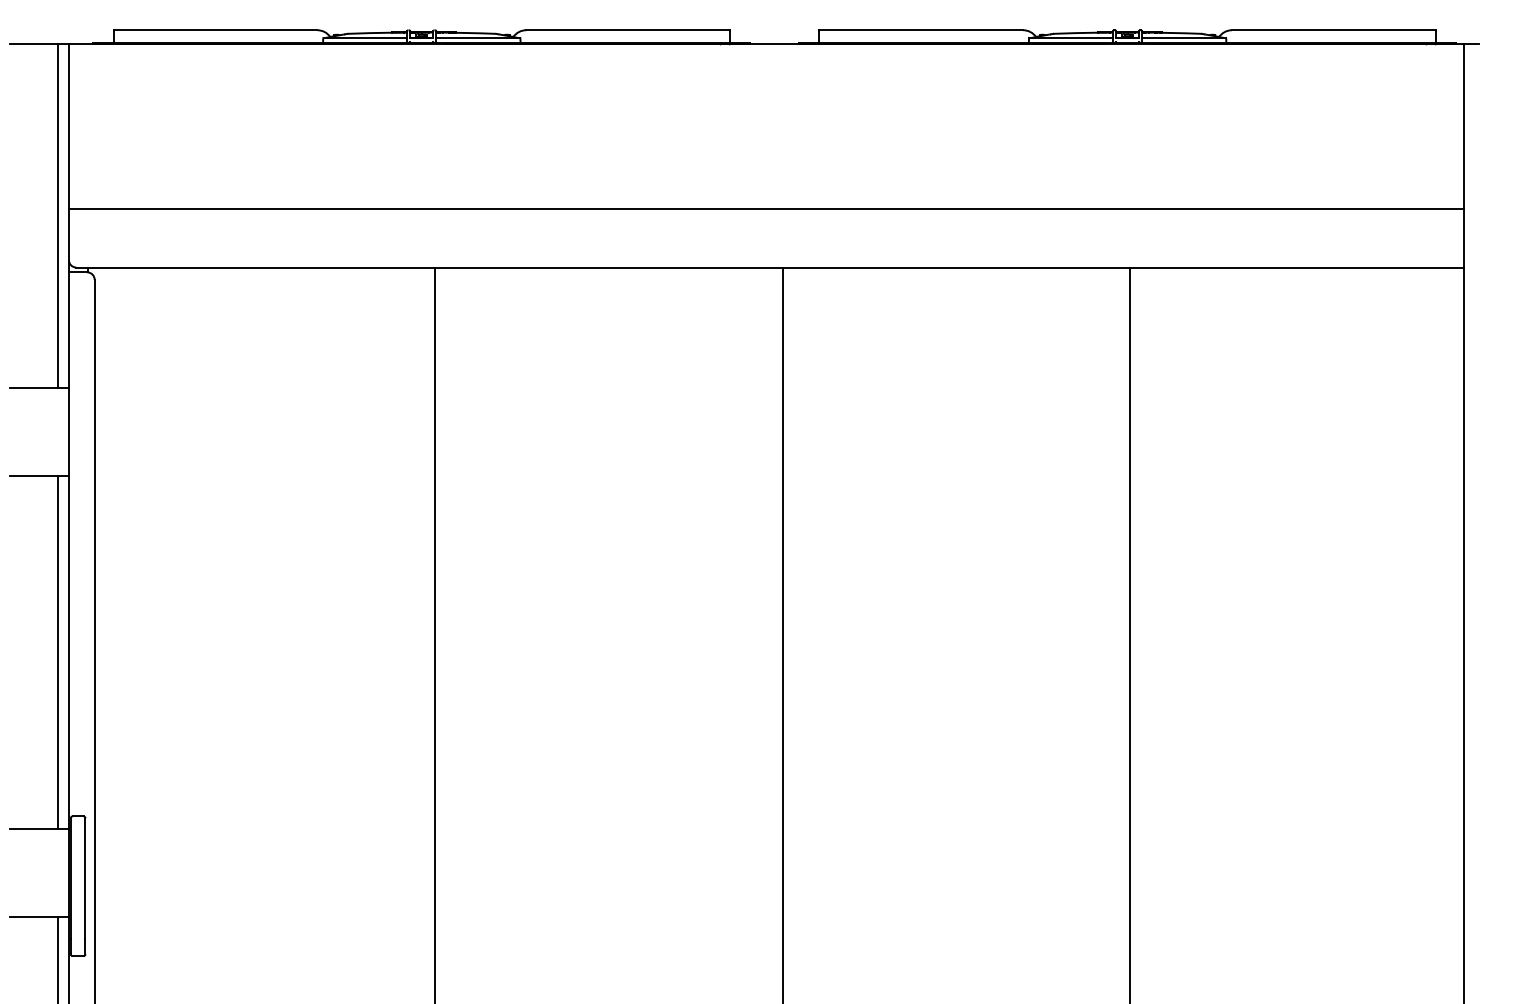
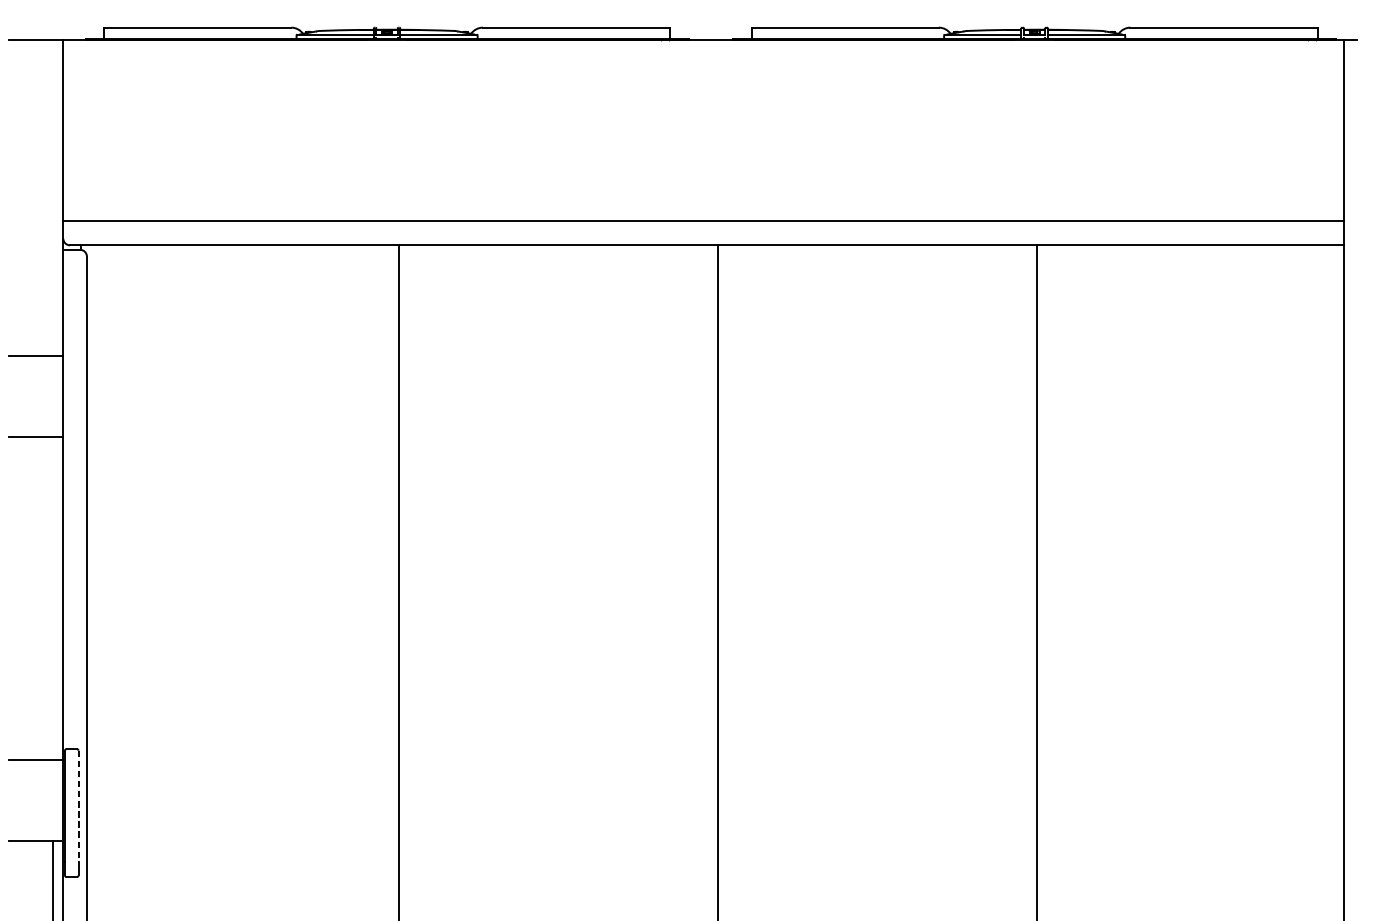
line: (766, 208) -> (703, 220), moved
line: (57, 215) -> (52, 197), removed
line: (57, 652) -> (52, 598), removed
line: (85, 878) -> (78, 805), solid -> dashed

